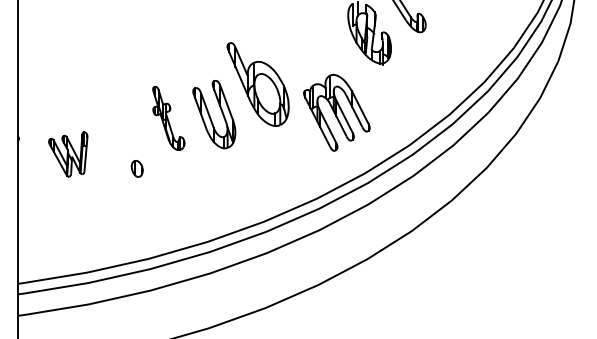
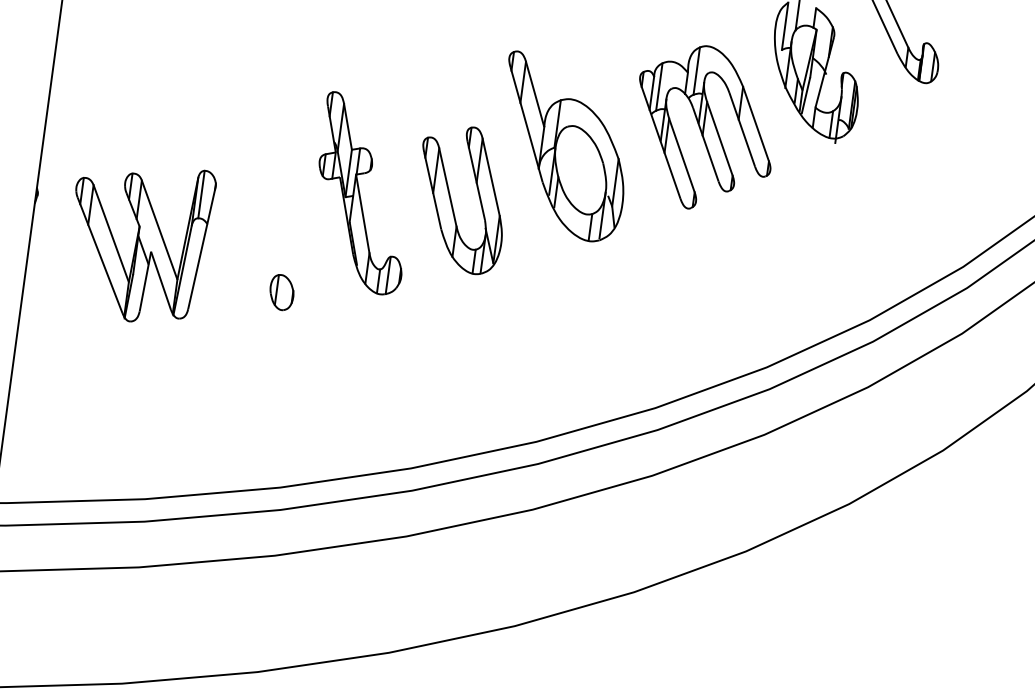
part: (336, 112) -> (703, 127), moved
part: (168, 118) -> (362, 194), size x1.43
part: (68, 154) -> (139, 242), size x1.67

